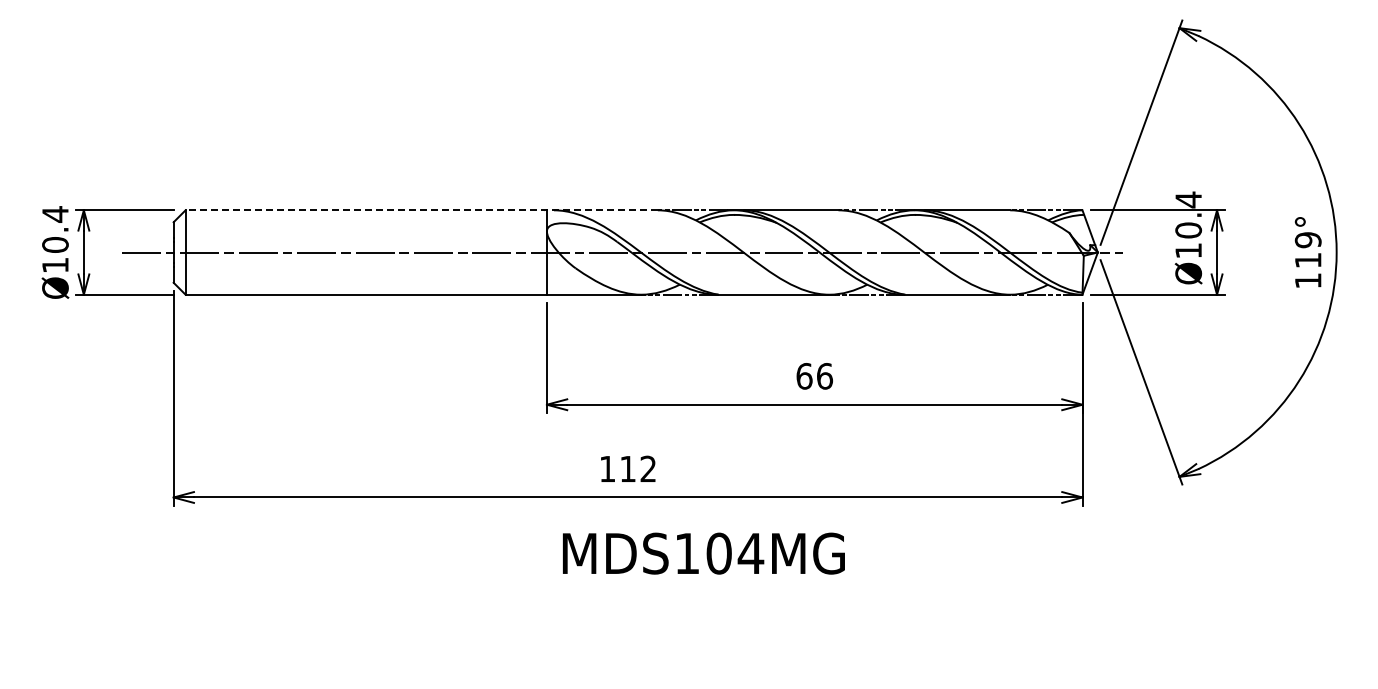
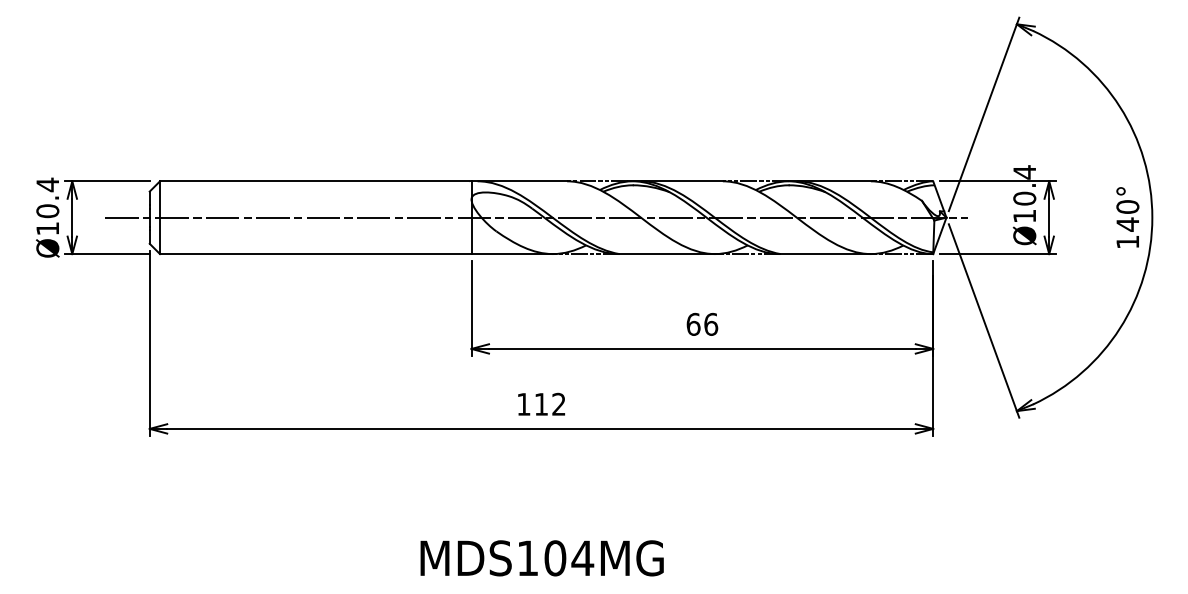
line: (421, 210) -> (363, 181), dashed -> solid
text: (1308, 250) -> (1128, 215), 119° -> 140°
text: (703, 553) -> (541, 558), moved

